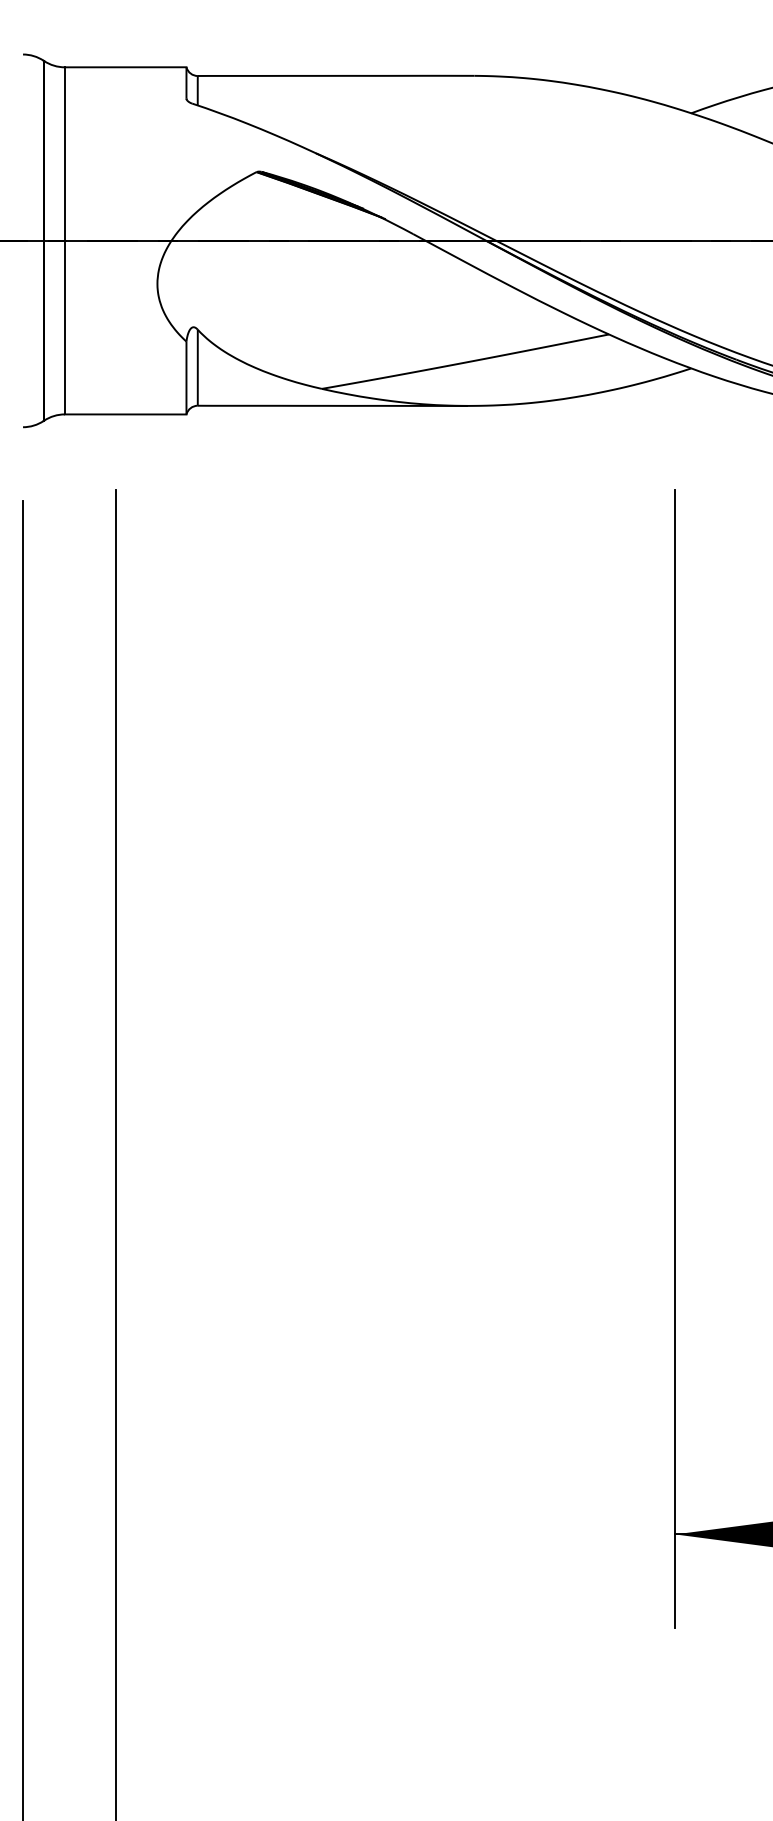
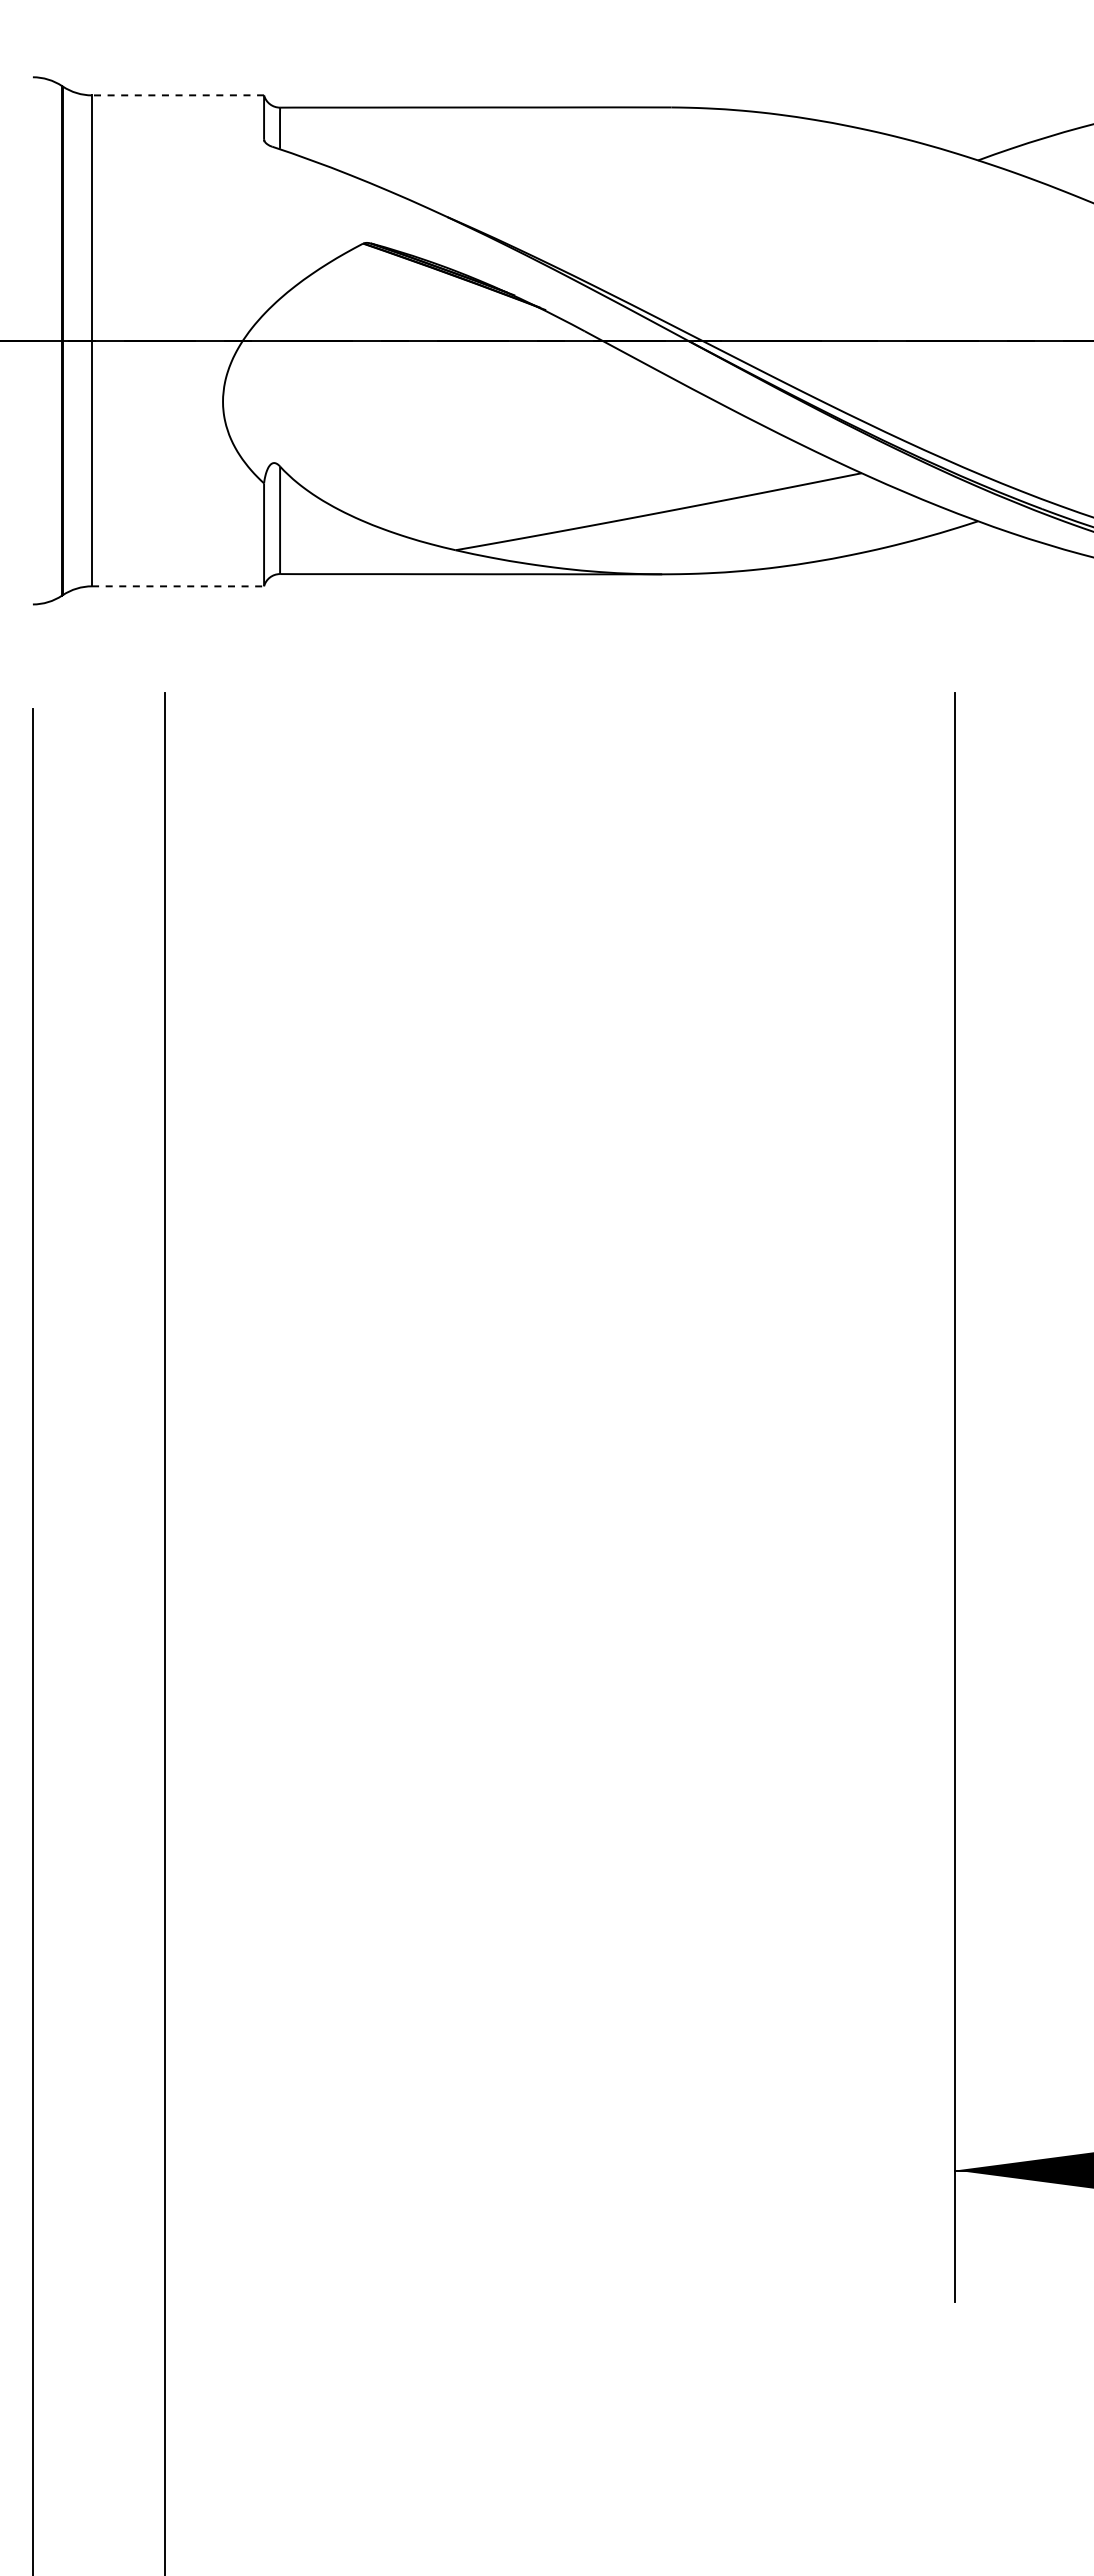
line: (125, 67) -> (178, 95), solid -> dashed
line: (125, 414) -> (178, 586), solid -> dashed

